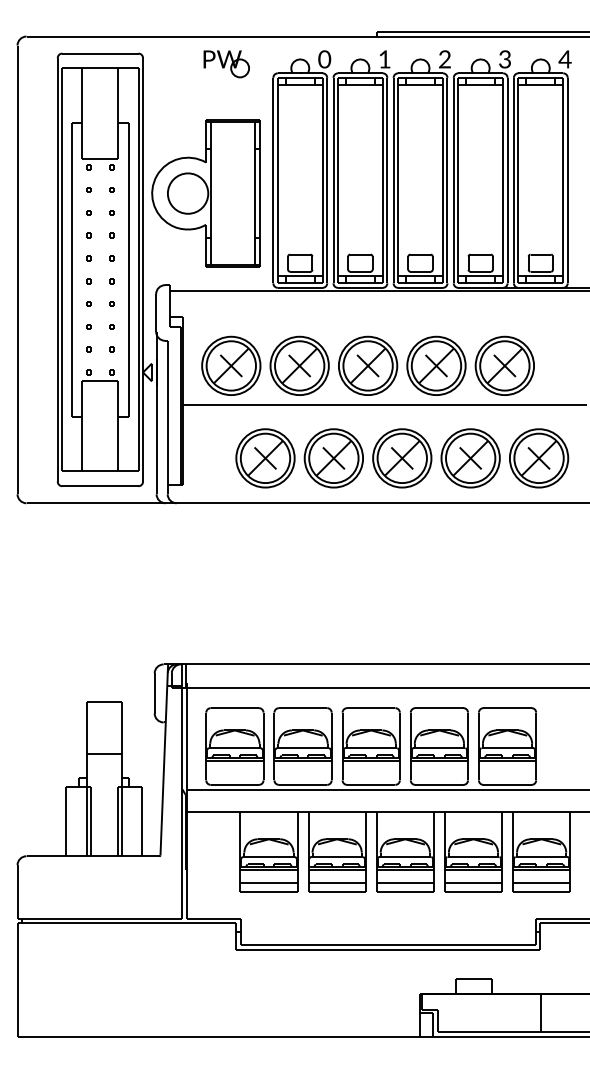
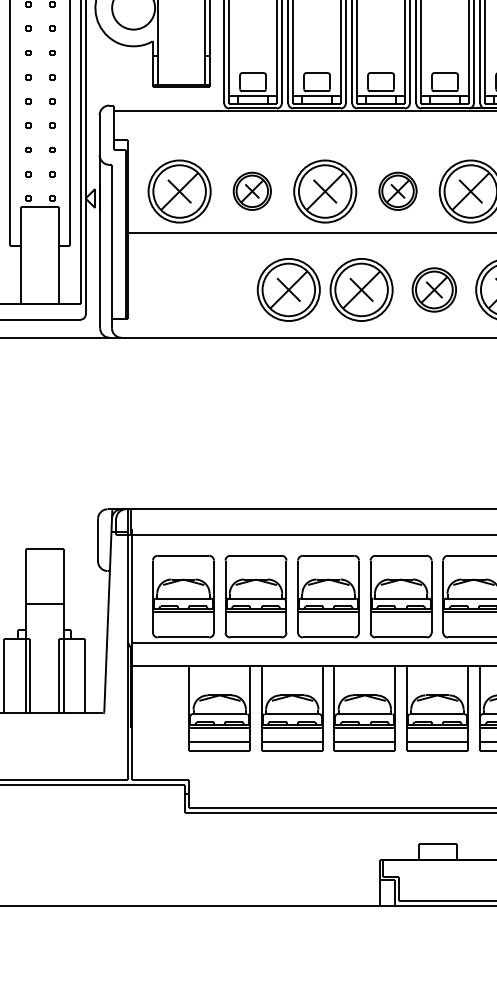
part: (299, 365) -> (252, 191), size x0.6
part: (436, 365) -> (398, 191), size x0.6
part: (265, 458) -> (216, 290), removed
part: (470, 458) -> (434, 290), size x0.7

